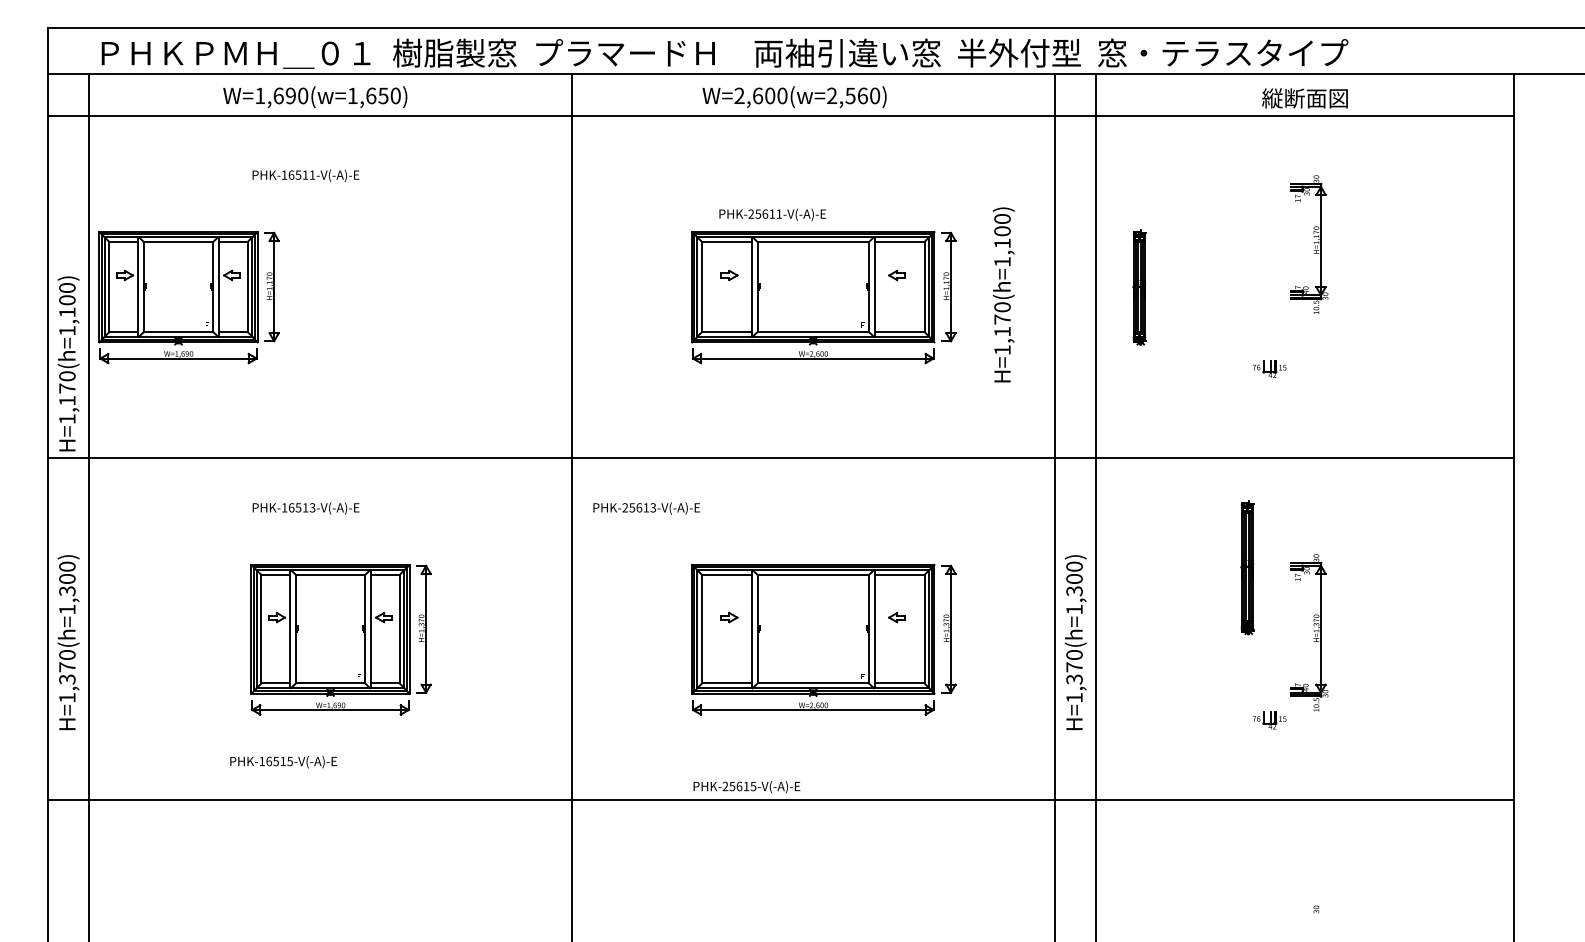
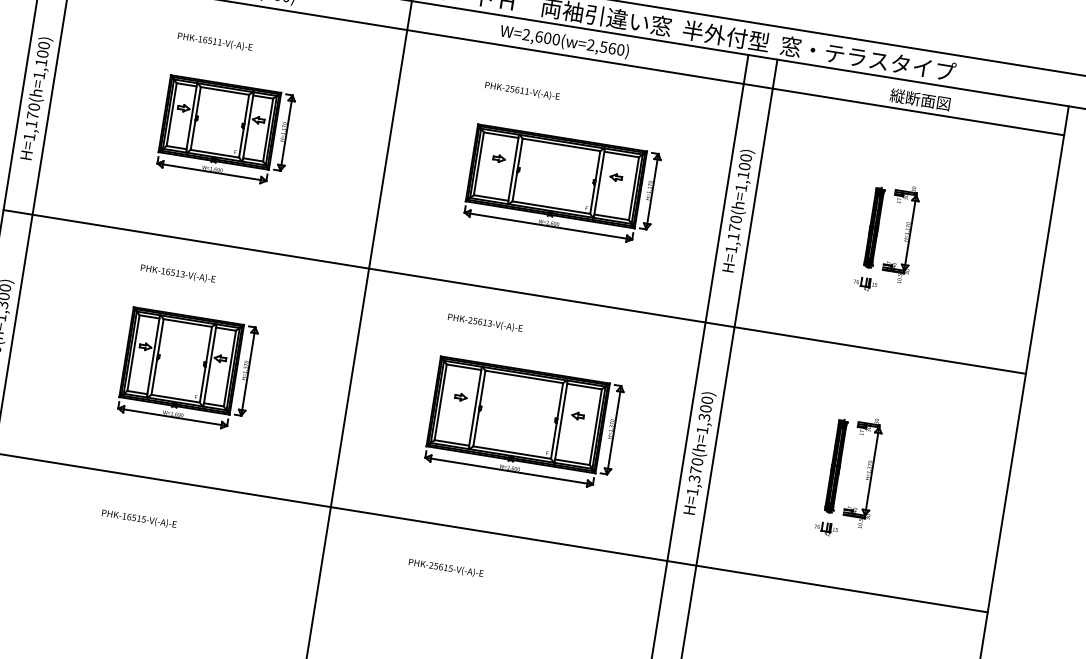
text: (772, 214) -> (522, 91), moved
part: (1309, 244) -> (901, 234), moved
part: (1139, 287) -> (874, 227), moved
text: (1003, 294) -> (738, 210), moved
part: (188, 297) -> (225, 130), moved
text: (68, 363) -> (36, 98), moved
text: (646, 508) -> (485, 323), moved
part: (1247, 567) -> (836, 465), moved
text: (283, 762) -> (139, 519), moved
text: (746, 787) -> (445, 568), moved

